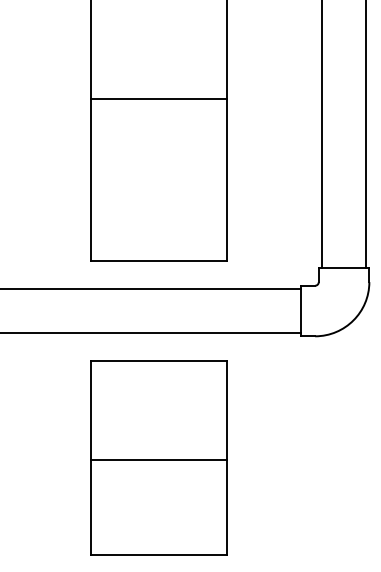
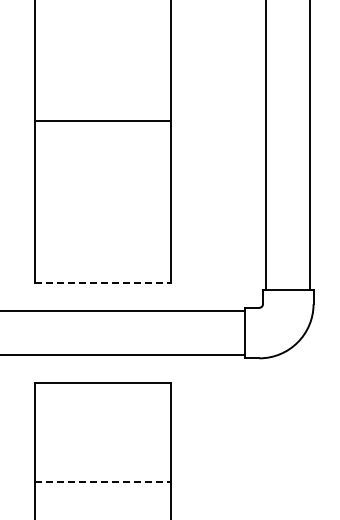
line: (158, 261) -> (102, 283), solid -> dashed
line: (158, 460) -> (102, 482), solid -> dashed

